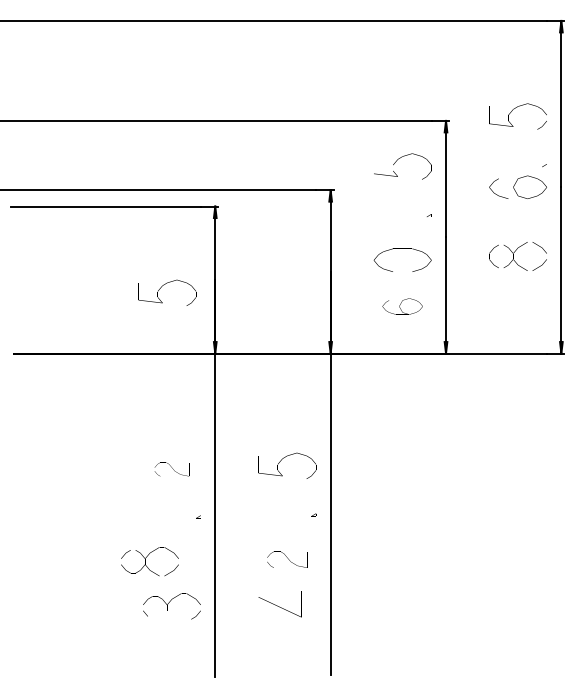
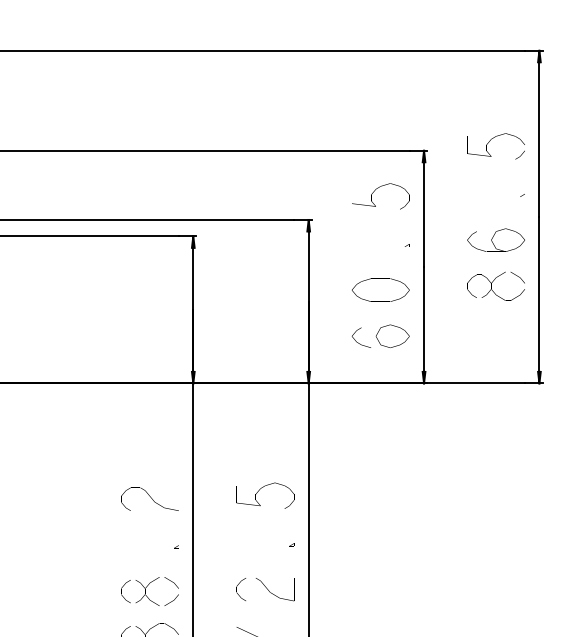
part: (517, 186) -> (495, 239), moved
part: (162, 286) -> (140, 316), removed
part: (402, 306) -> (380, 336), size x1.43
part: (171, 469) -> (149, 499), size x1.67
part: (287, 559) -> (265, 589), size x1.43
part: (149, 561) -> (149, 591), moved

